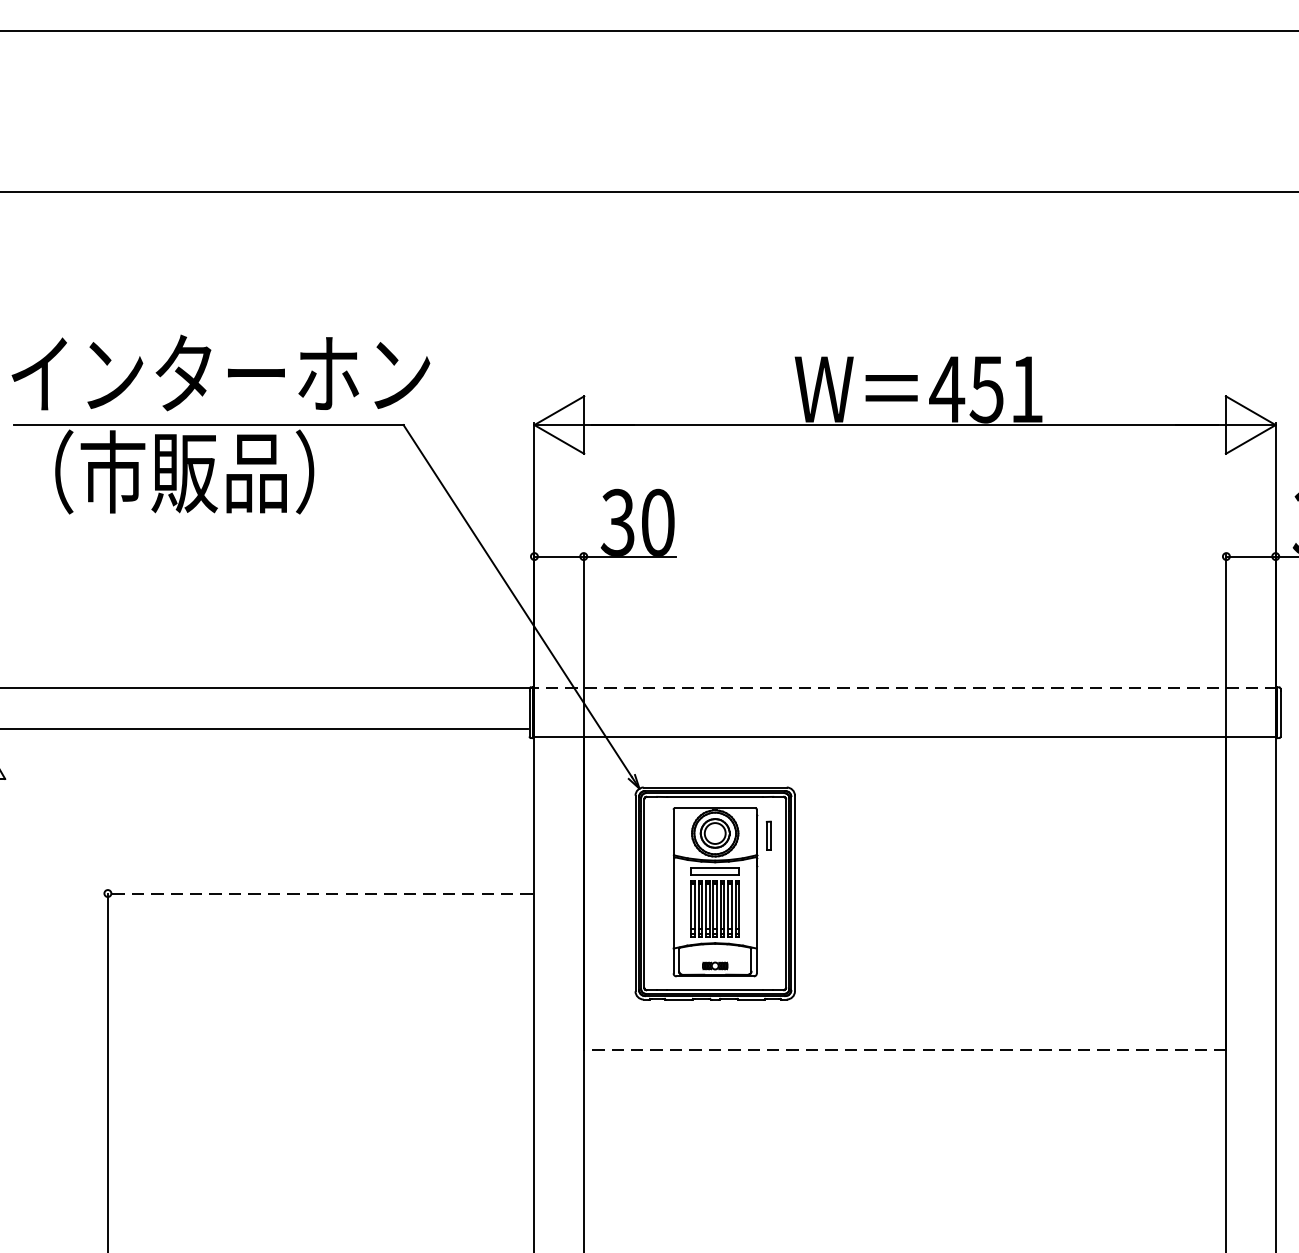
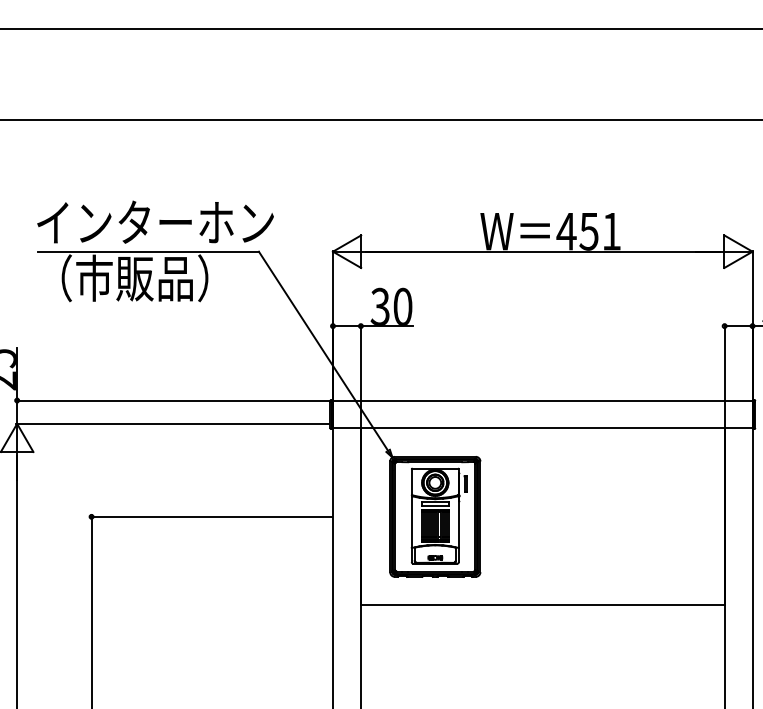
line: (904, 687) -> (542, 400), dashed -> solid
line: (319, 892) -> (211, 516), dashed -> solid
line: (904, 1050) -> (542, 605), dashed -> solid

